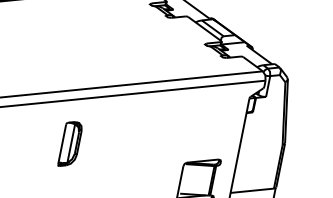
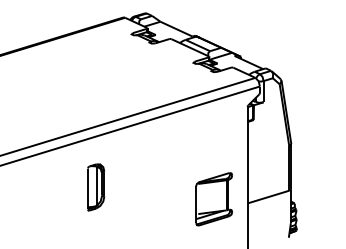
part: (70, 144) -> (96, 187), moved

